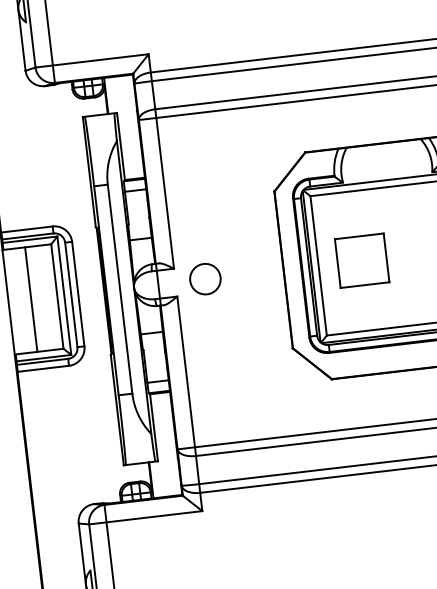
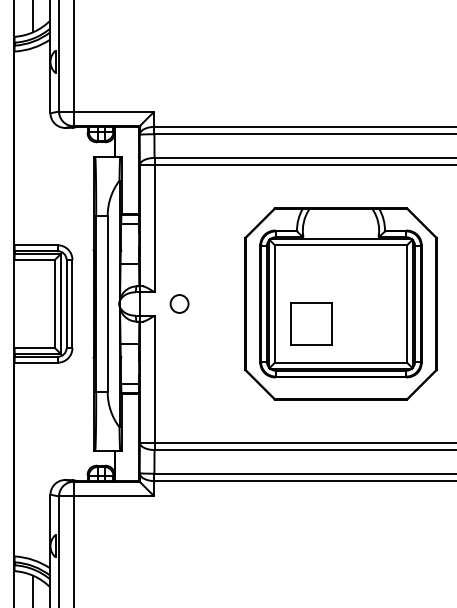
part: (361, 260) -> (311, 323), moved
circle: (205, 278) -> (179, 303), size x0.7
line: (30, 299) -> (32, 303), removed

